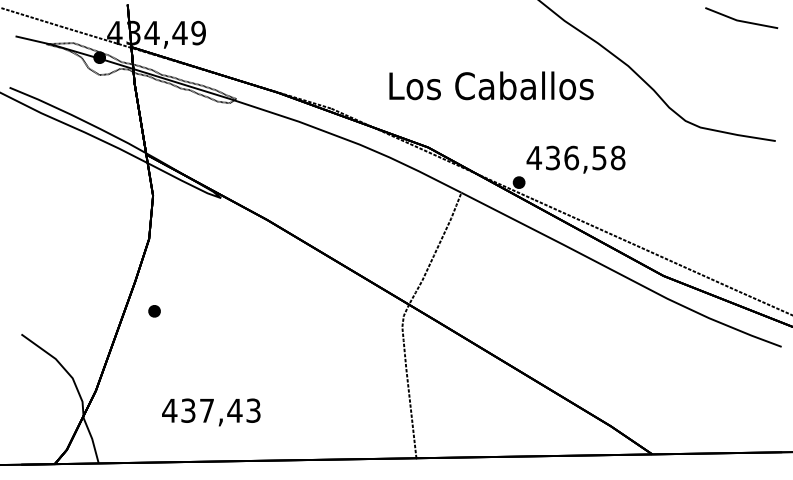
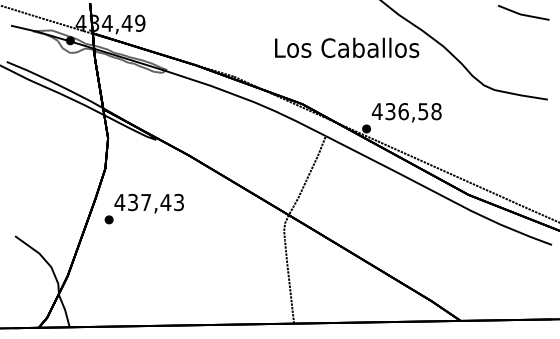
text: (491, 85) -> (347, 47), moved
text: (211, 412) -> (149, 203), moved

